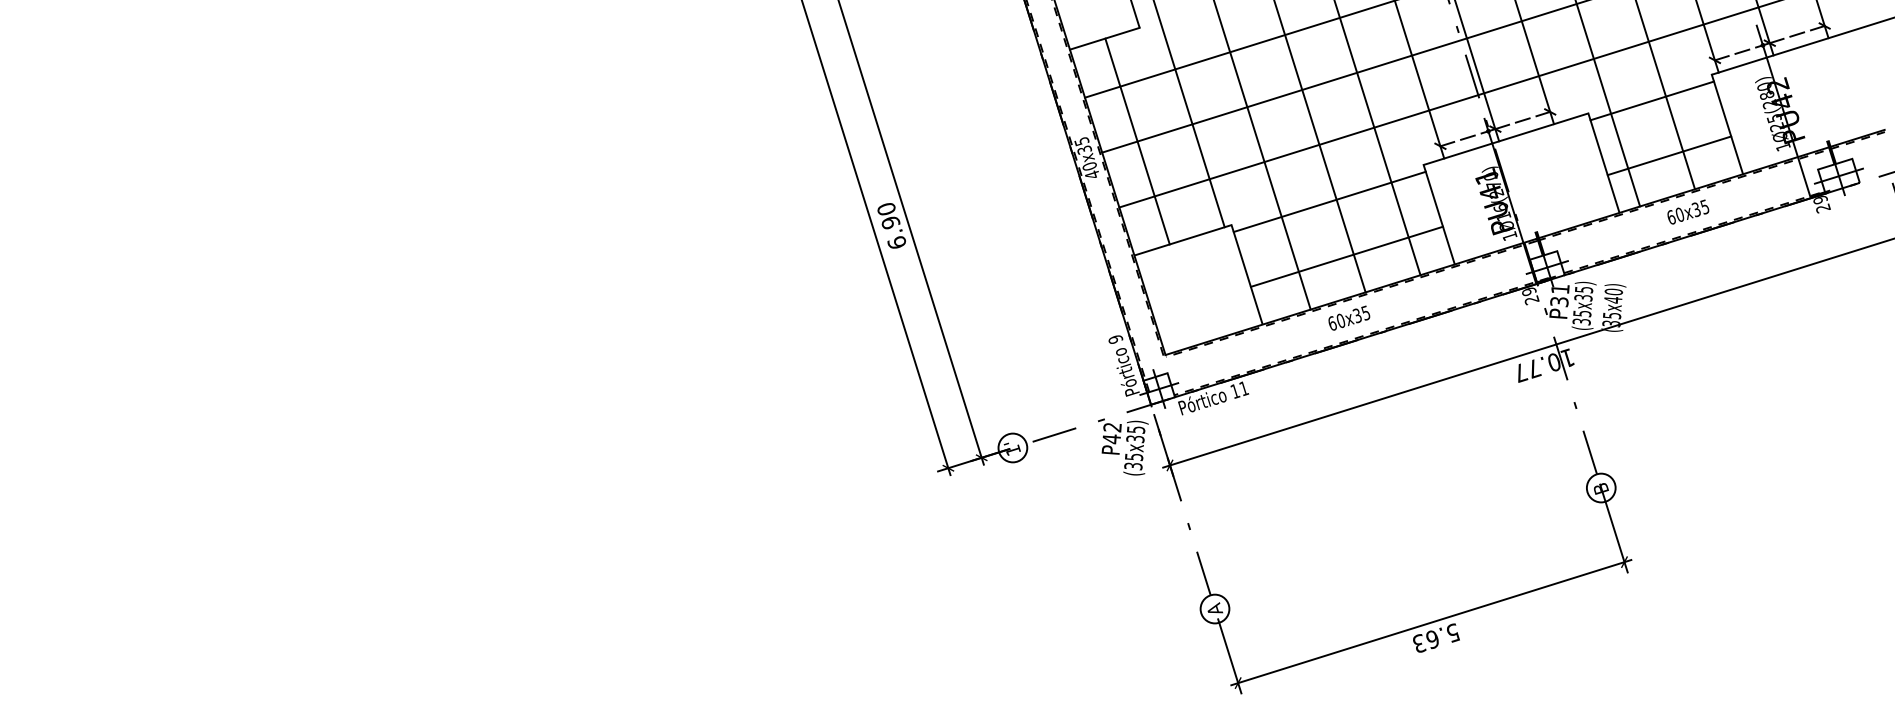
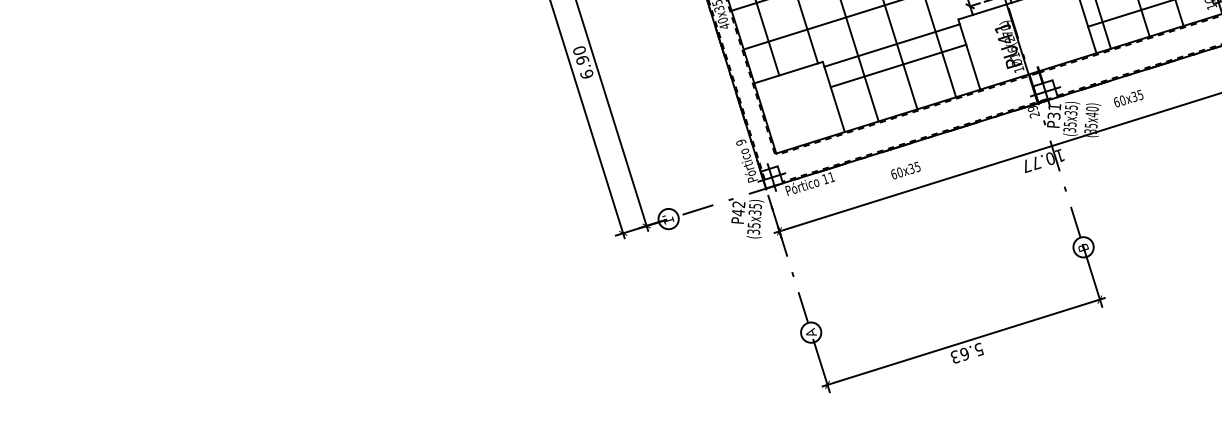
text: (1688, 211) -> (1128, 98), moved
line: (1346, 256) -> (898, 65), moved
text: (1349, 317) -> (906, 170), moved

